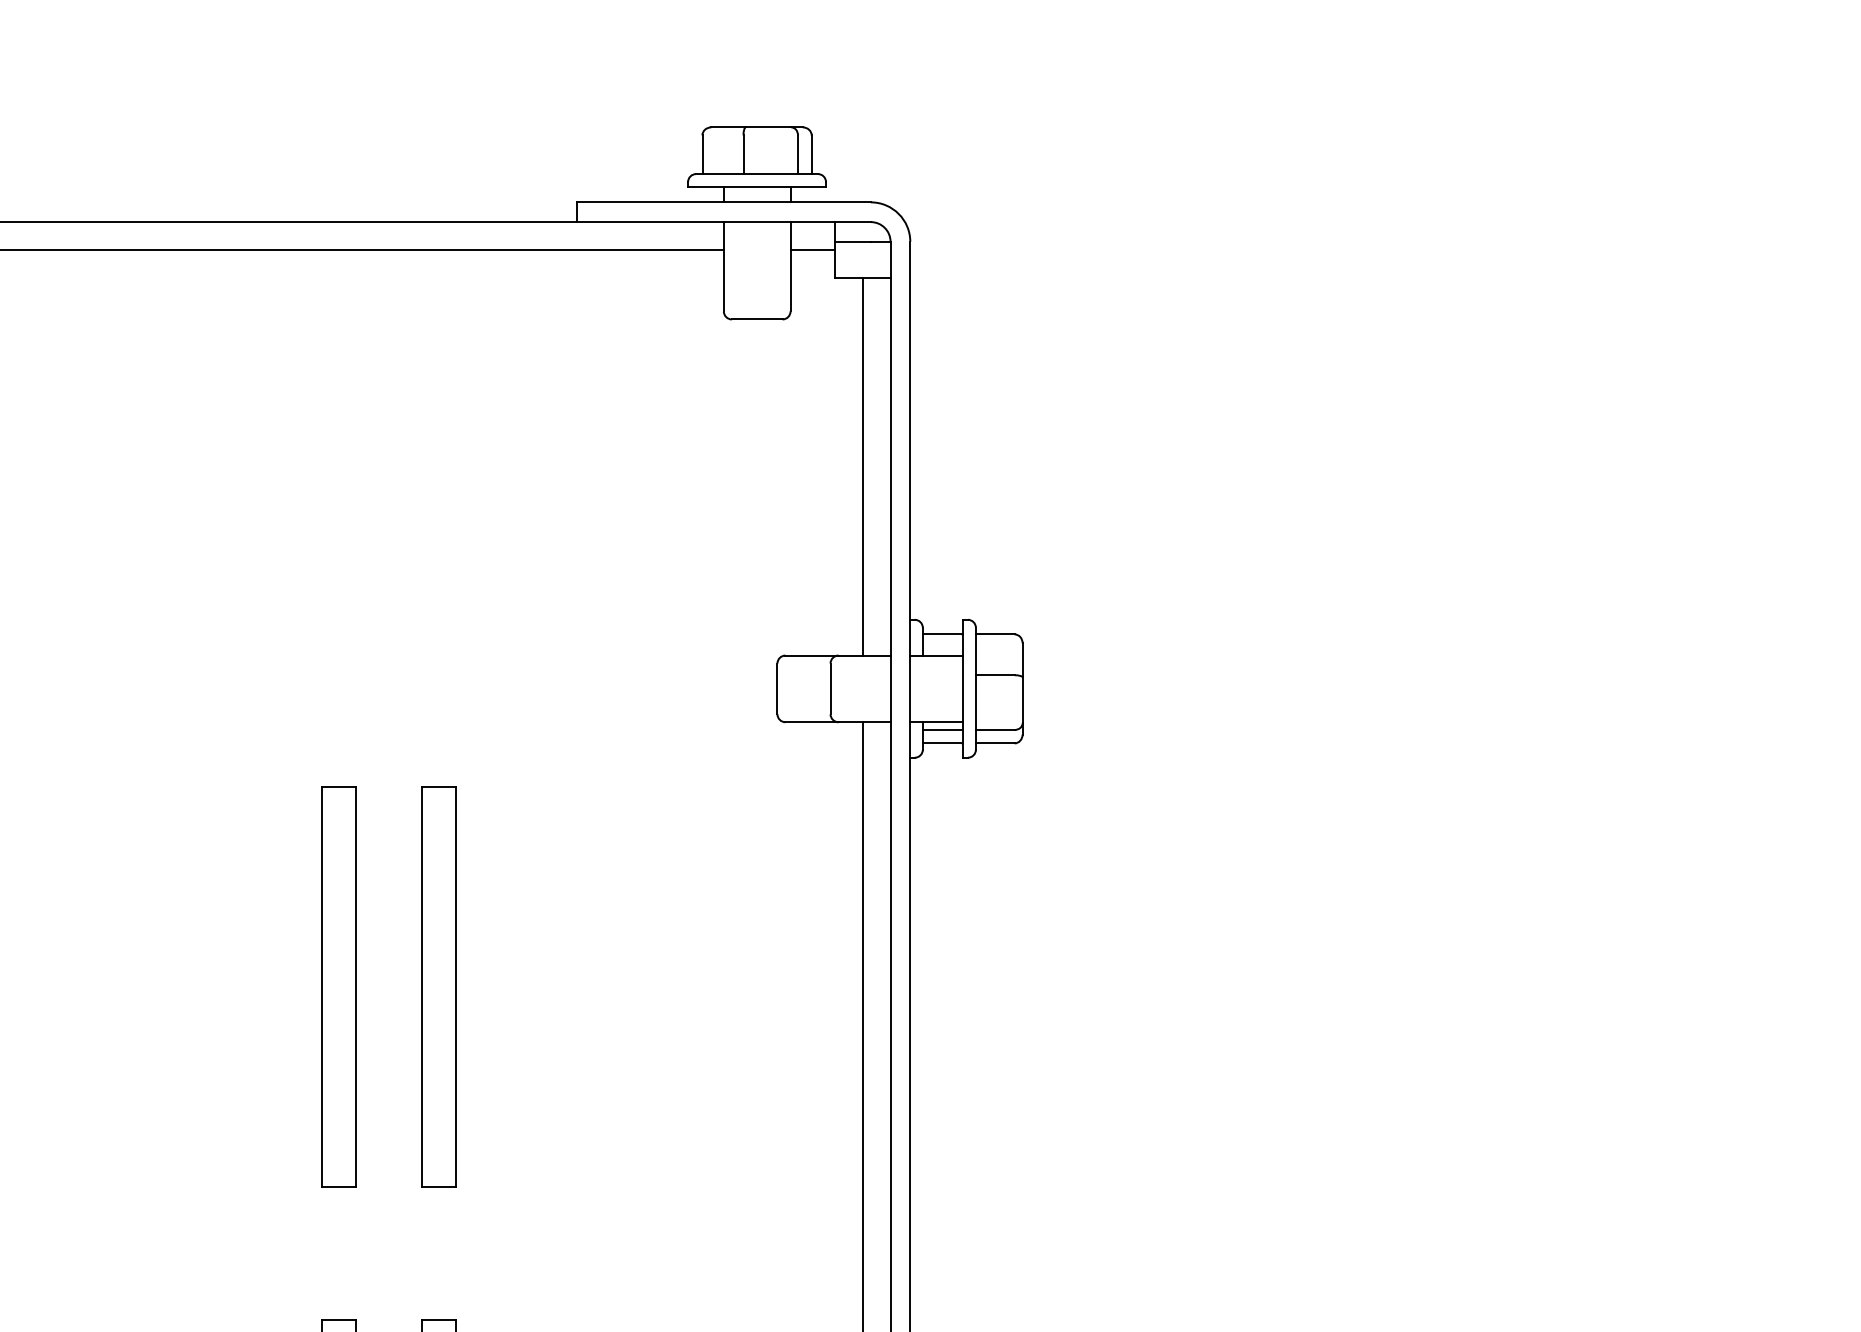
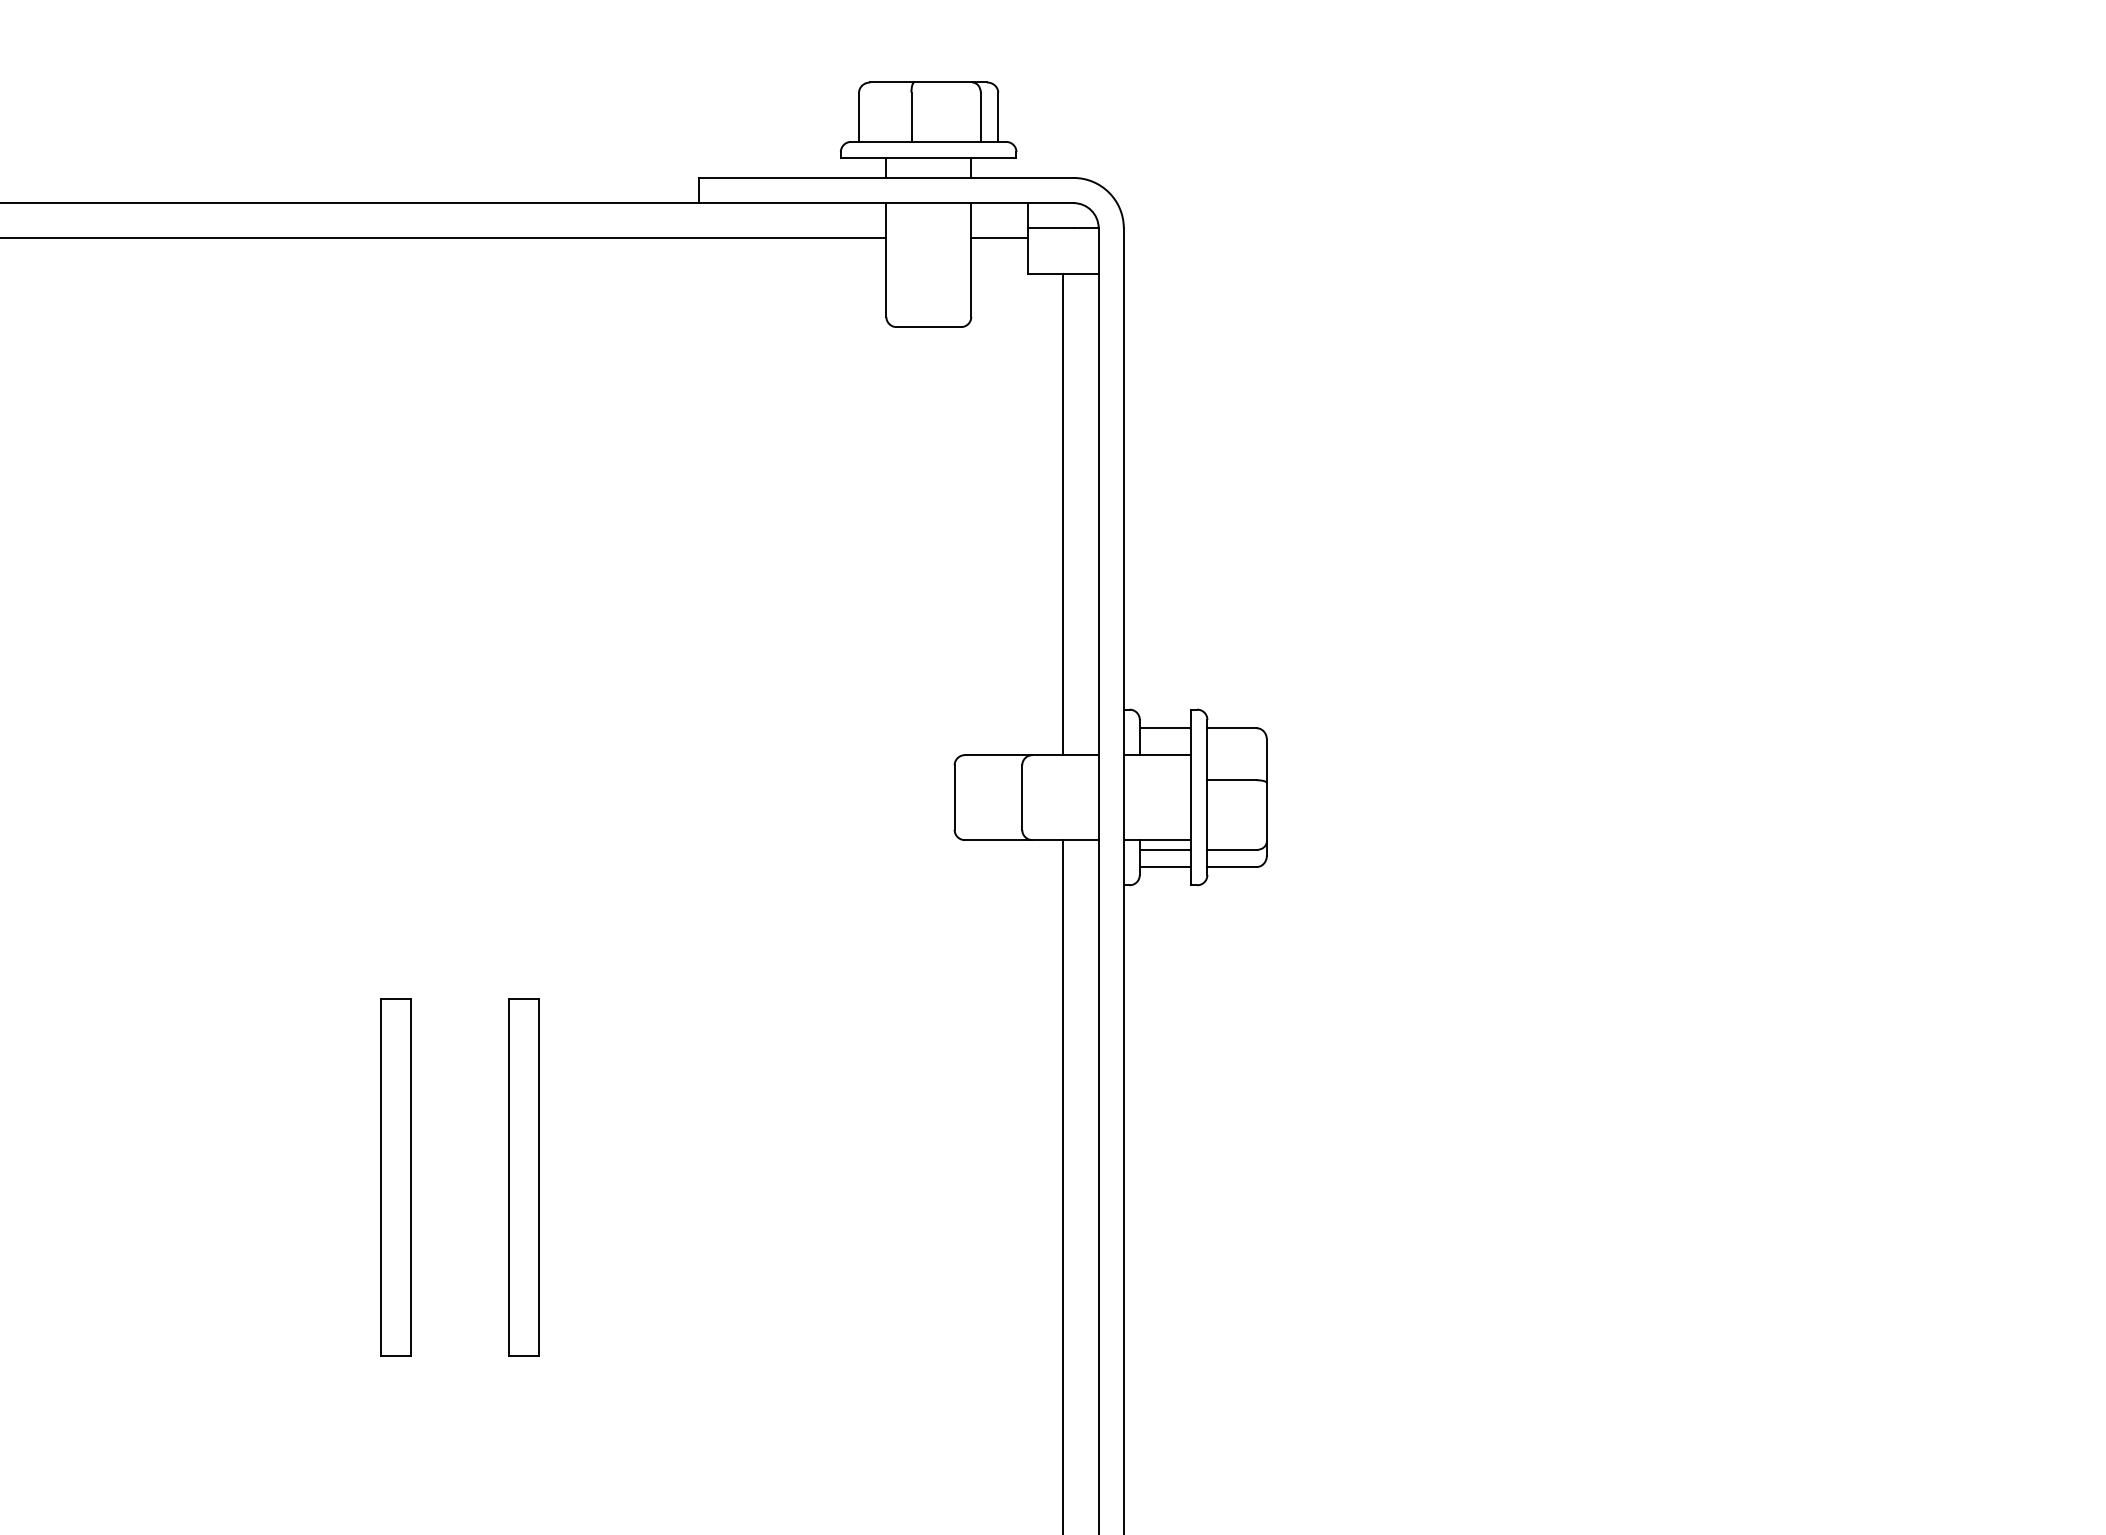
part: (338, 986) -> (395, 1176), size x0.7
part: (438, 986) -> (522, 1176), size x0.7

